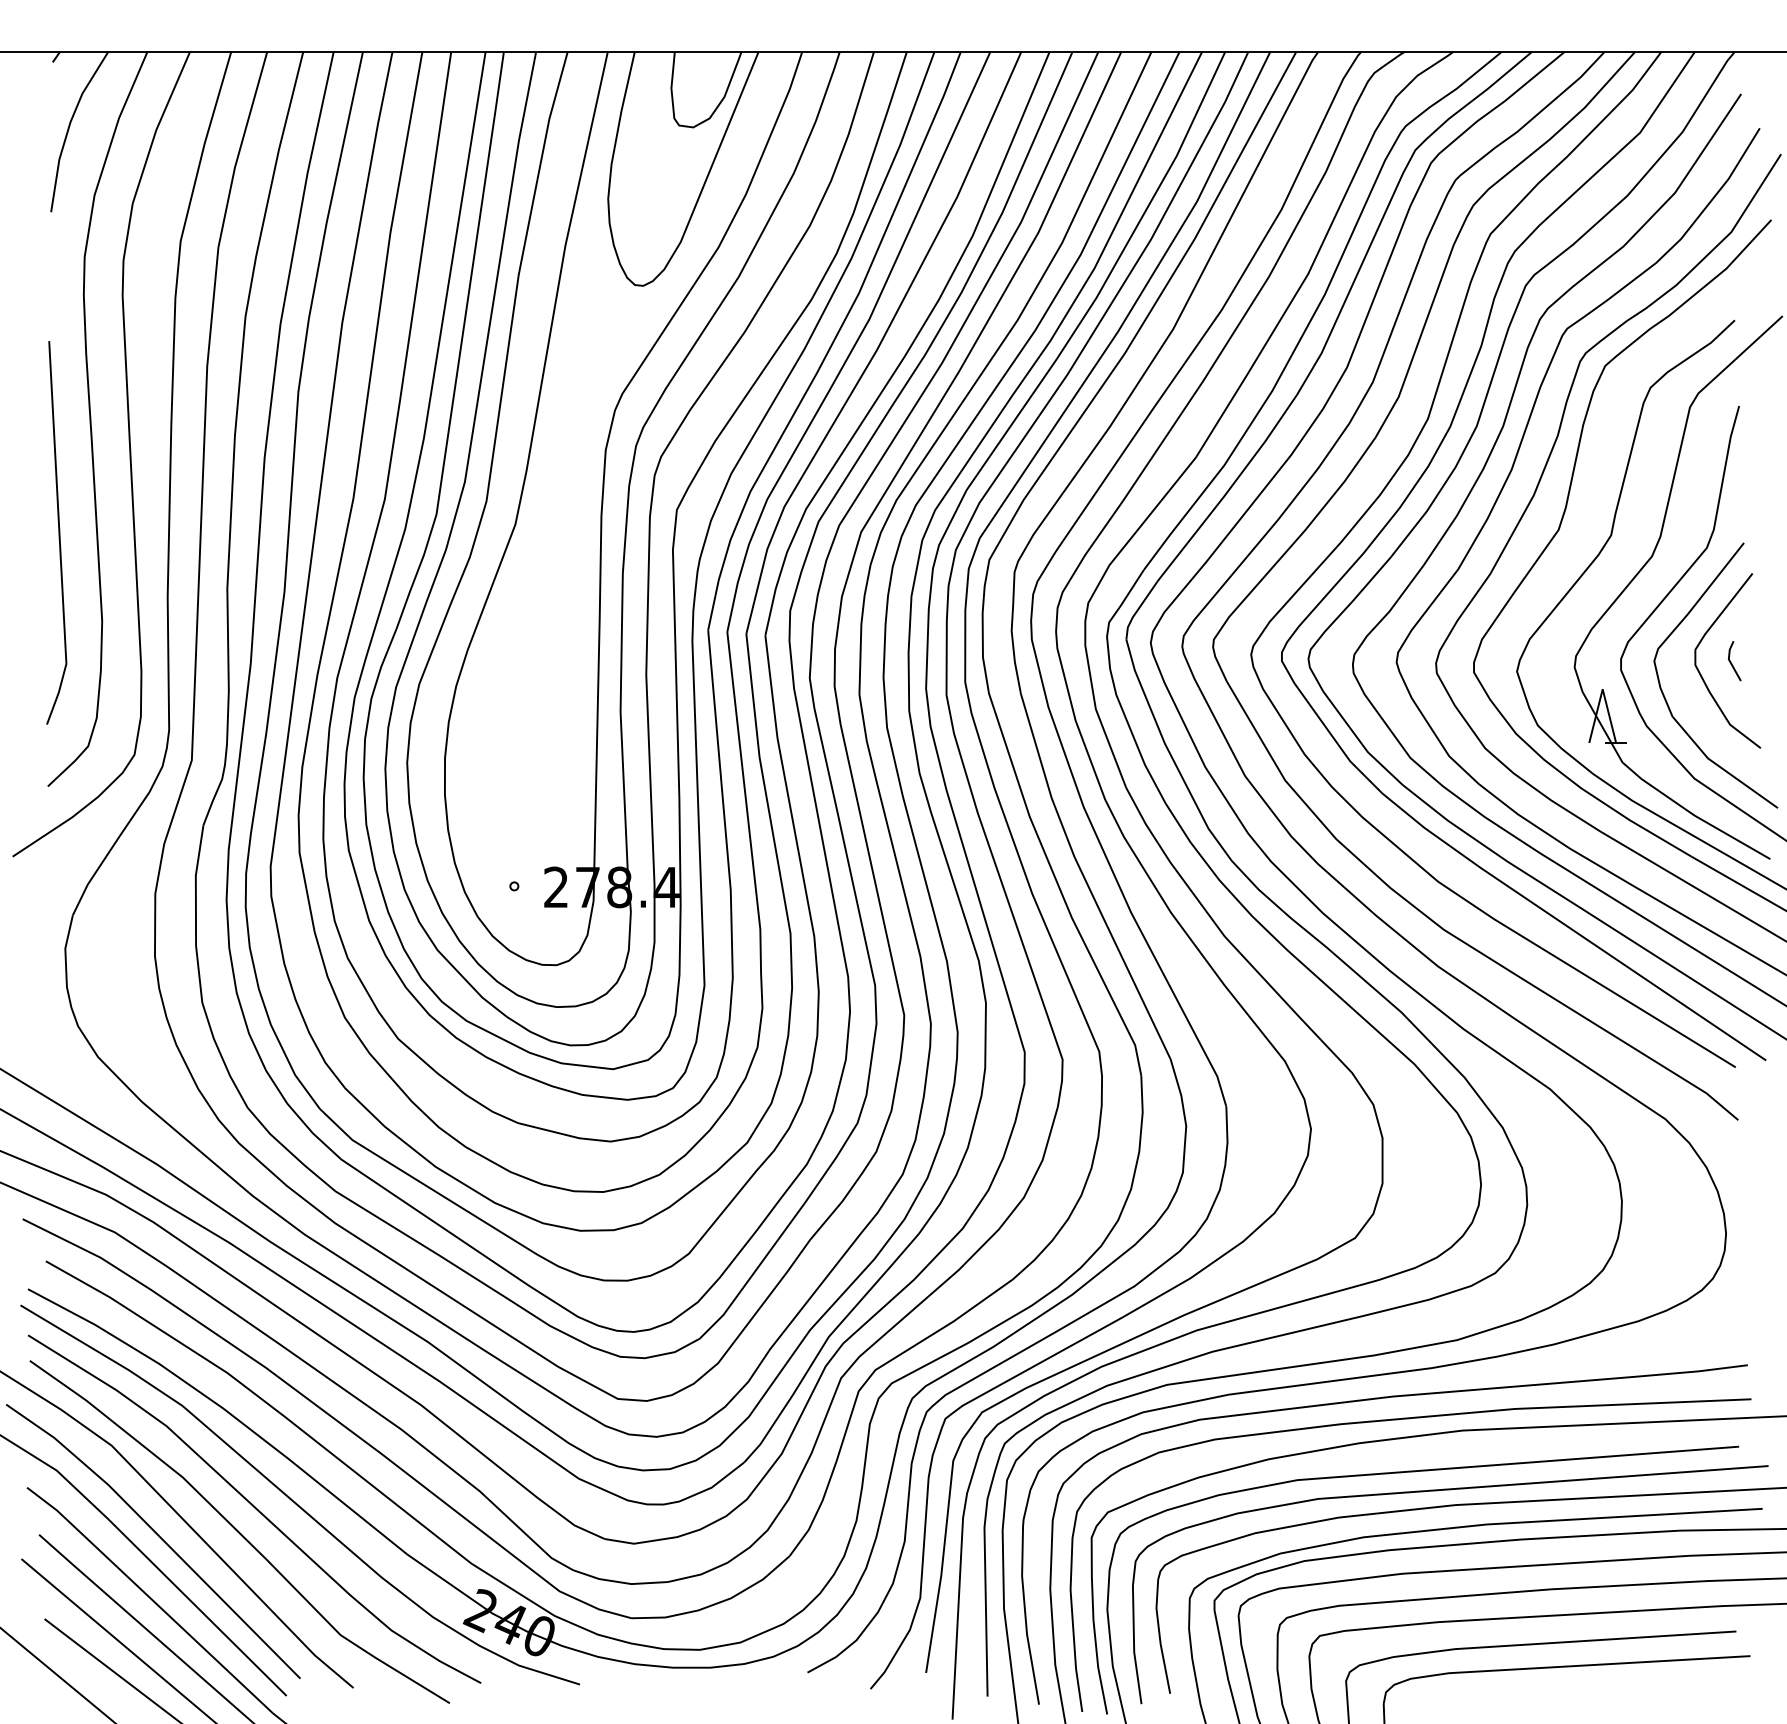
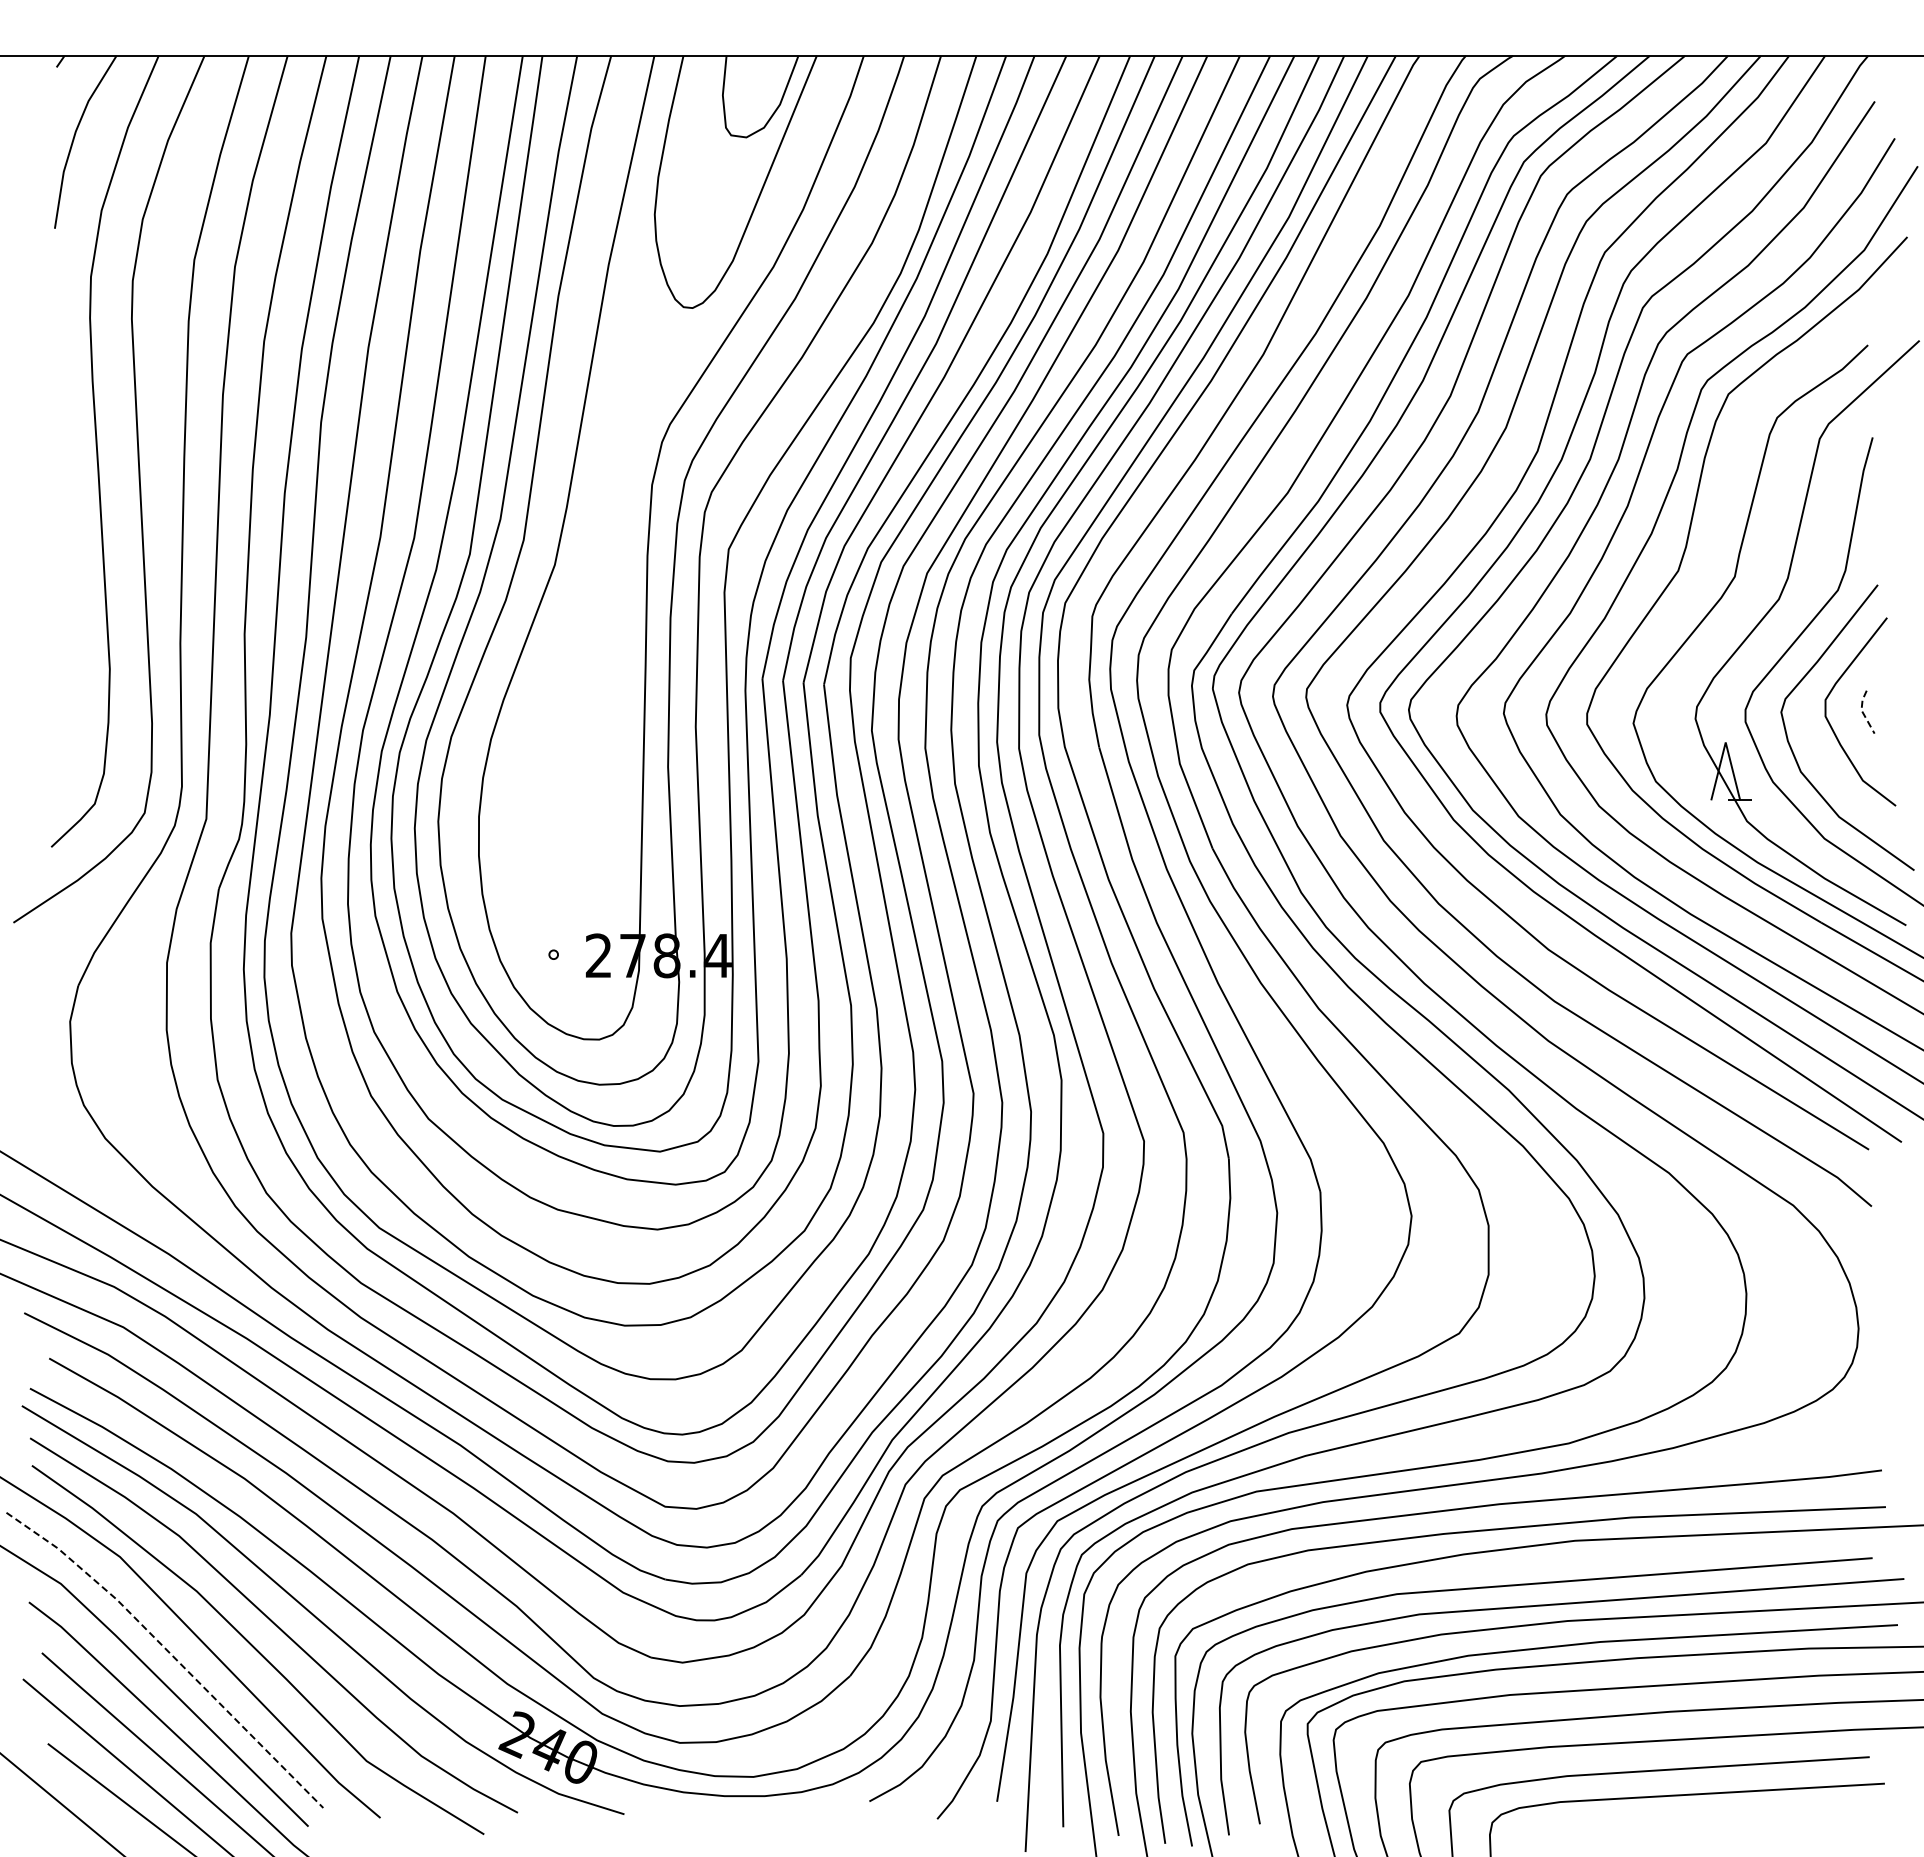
line: (58, 532) -> (62, 573), removed
line: (1729, 661) -> (1862, 712), solid -> dashed
line: (158, 1535) -> (170, 1653), solid -> dashed

